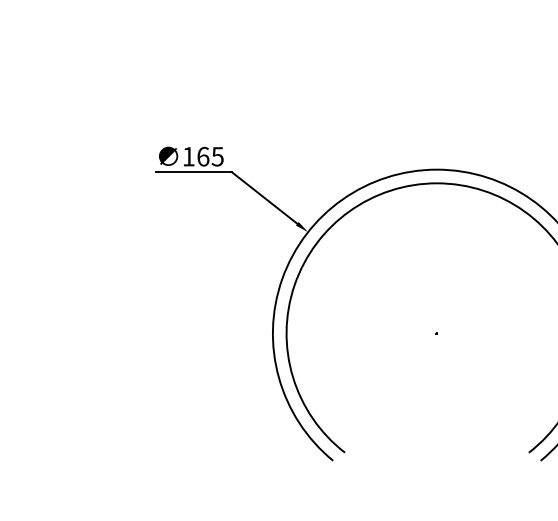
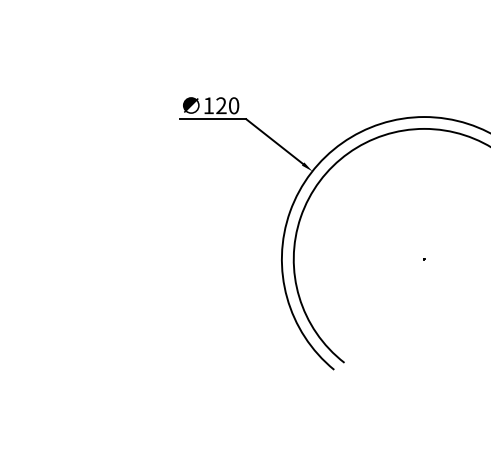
text: (210, 156) -> (227, 105), 165 -> 120

